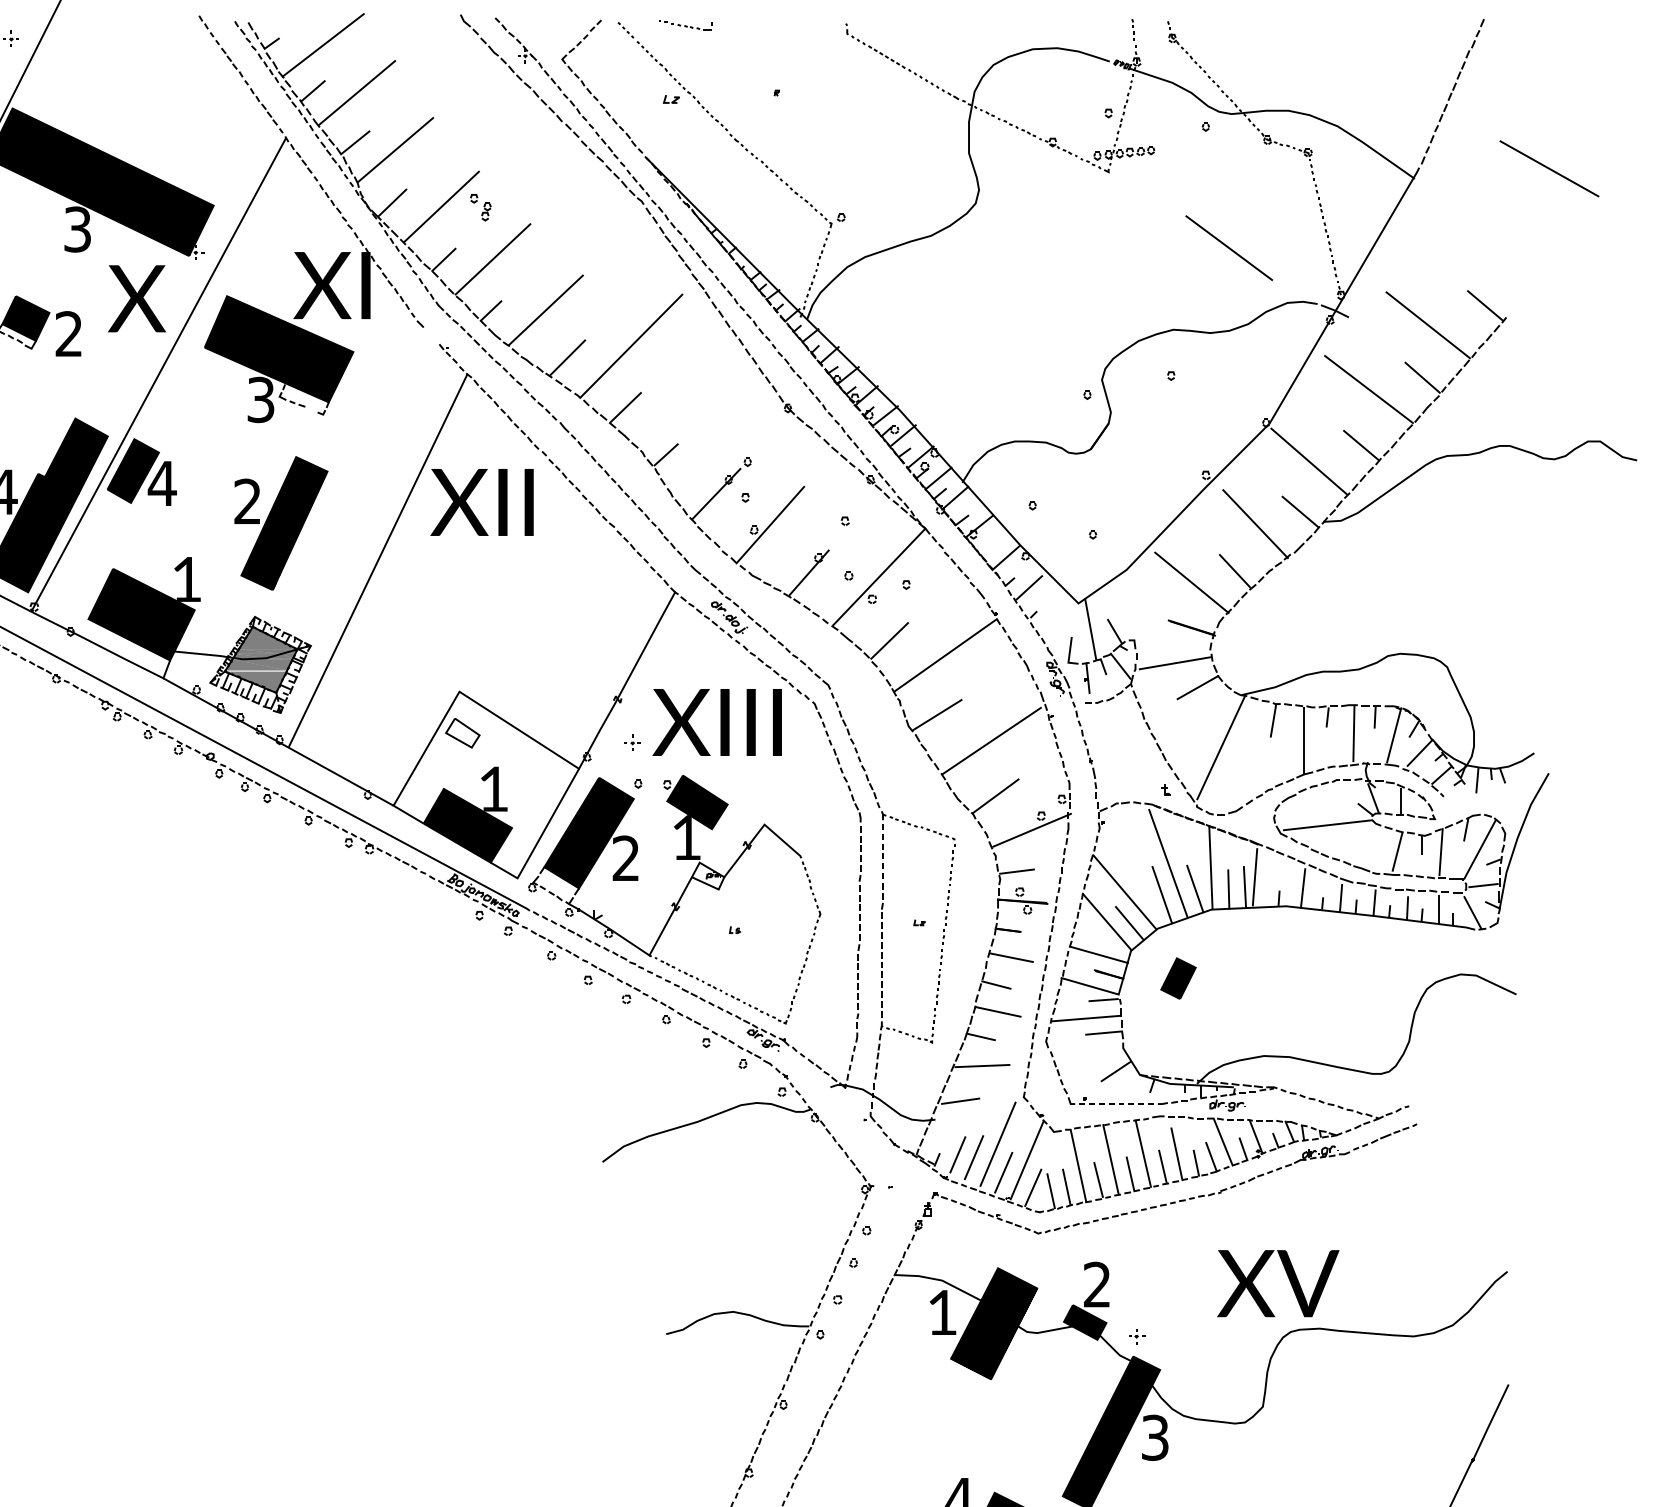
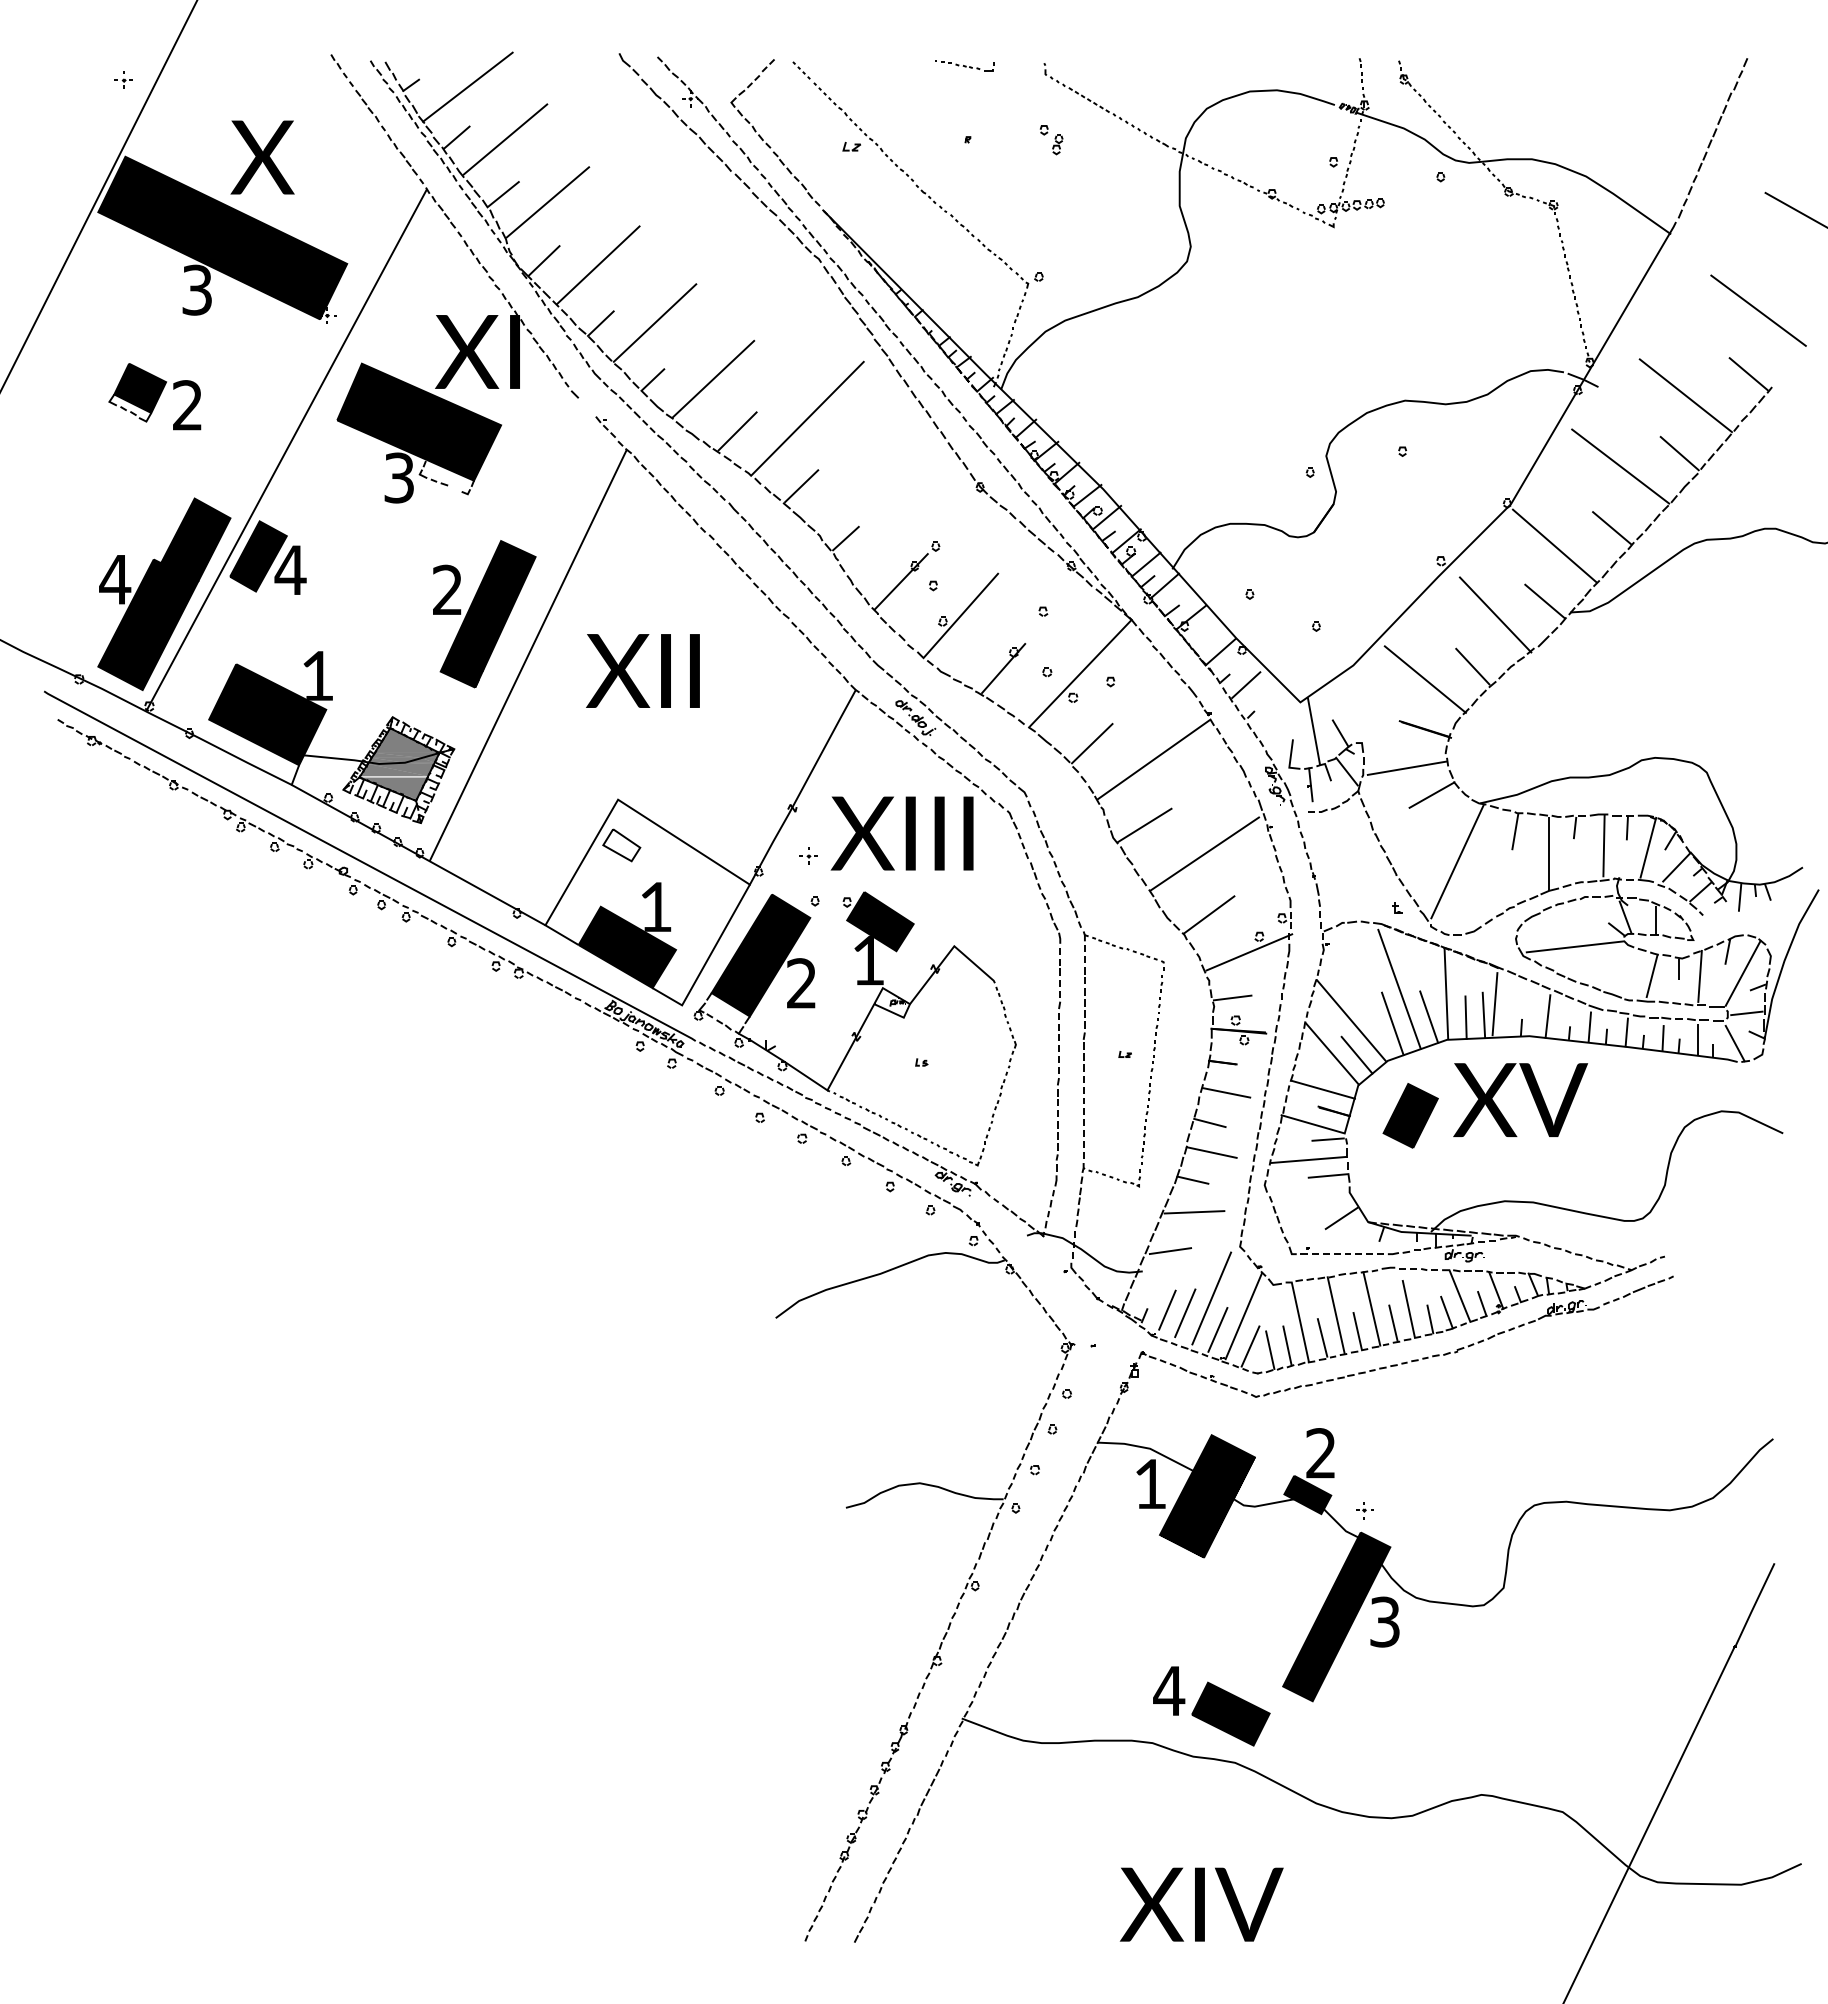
part: (685, 25) -> (964, 65), moved
part: (480, 208) -> (1051, 140), moved
line: (1229, 247) -> (1758, 310), moved
text: (136, 298) -> (262, 157), moved
text: (481, 501) -> (642, 670), moved
part: (281, 523) -> (484, 614), moved
part: (1178, 978) -> (1410, 1115), size x1.43
text: (1278, 1283) -> (1520, 1099), moved

